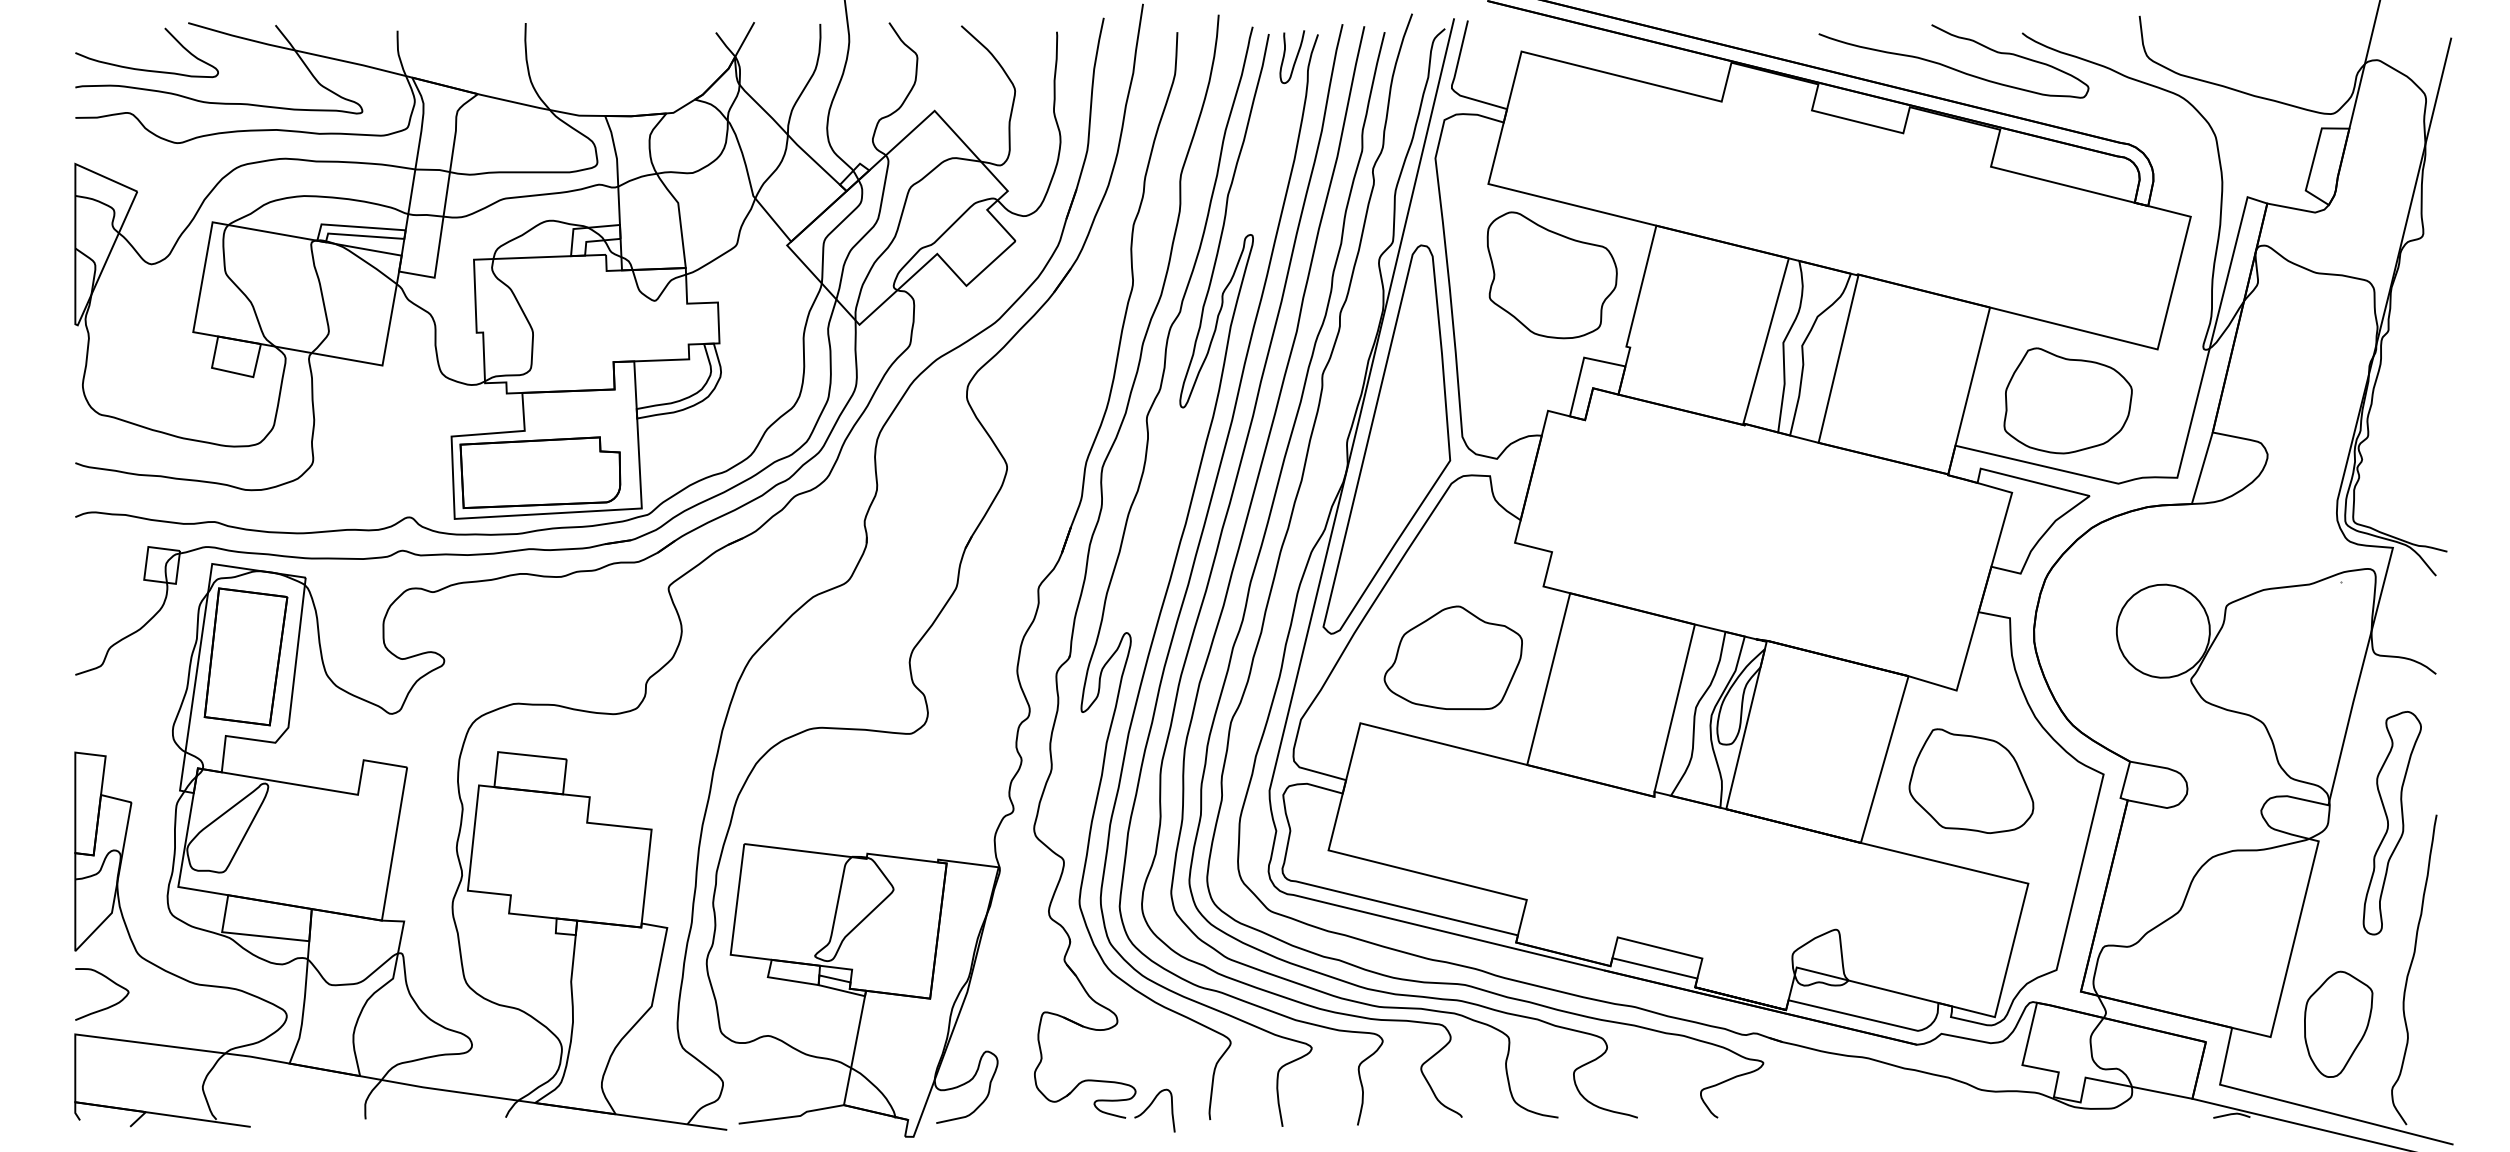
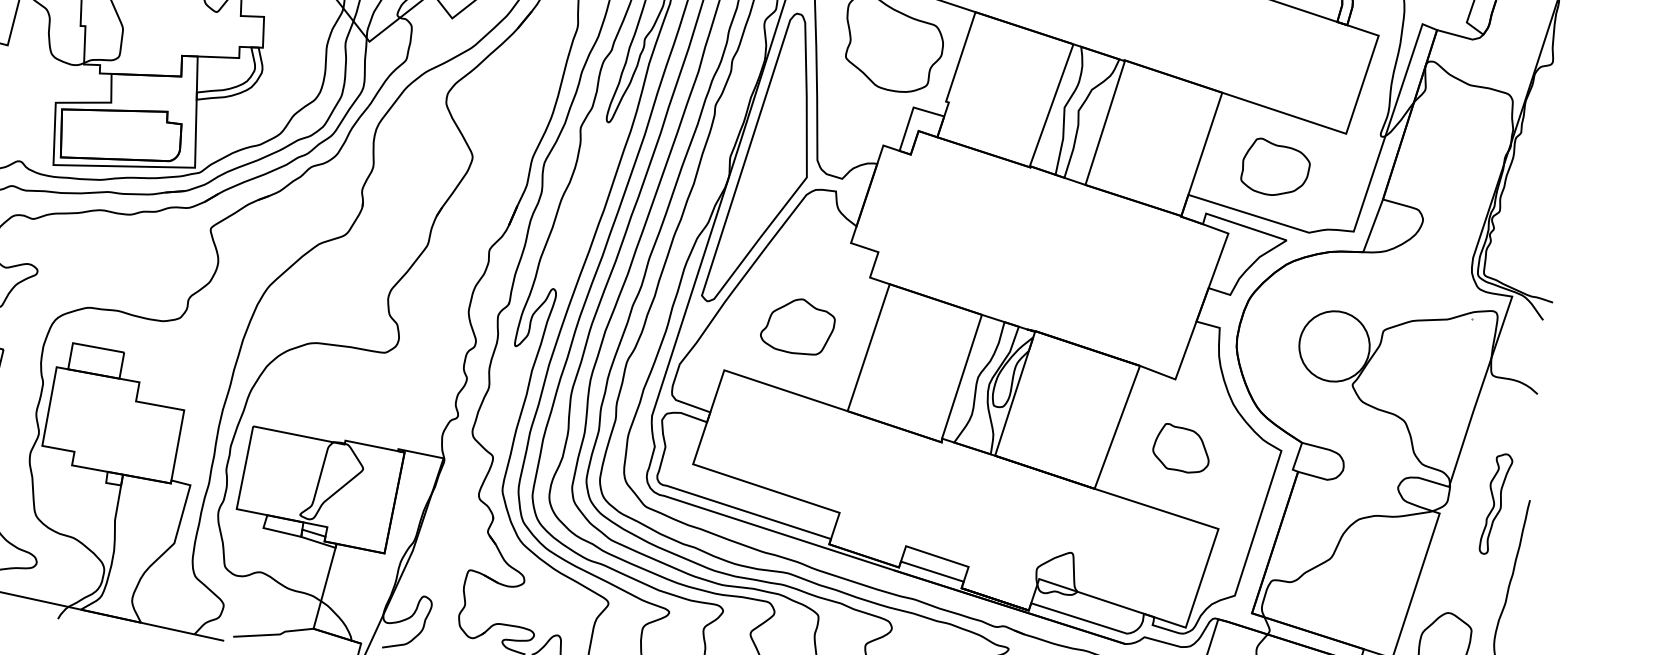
part: (2067, 400) -> (1275, 167), size x0.7
part: (1452, 657) -> (797, 325), size x0.7
part: (1971, 780) -> (1181, 448), size x0.6
part: (2391, 823) -> (1495, 504), size x0.6

